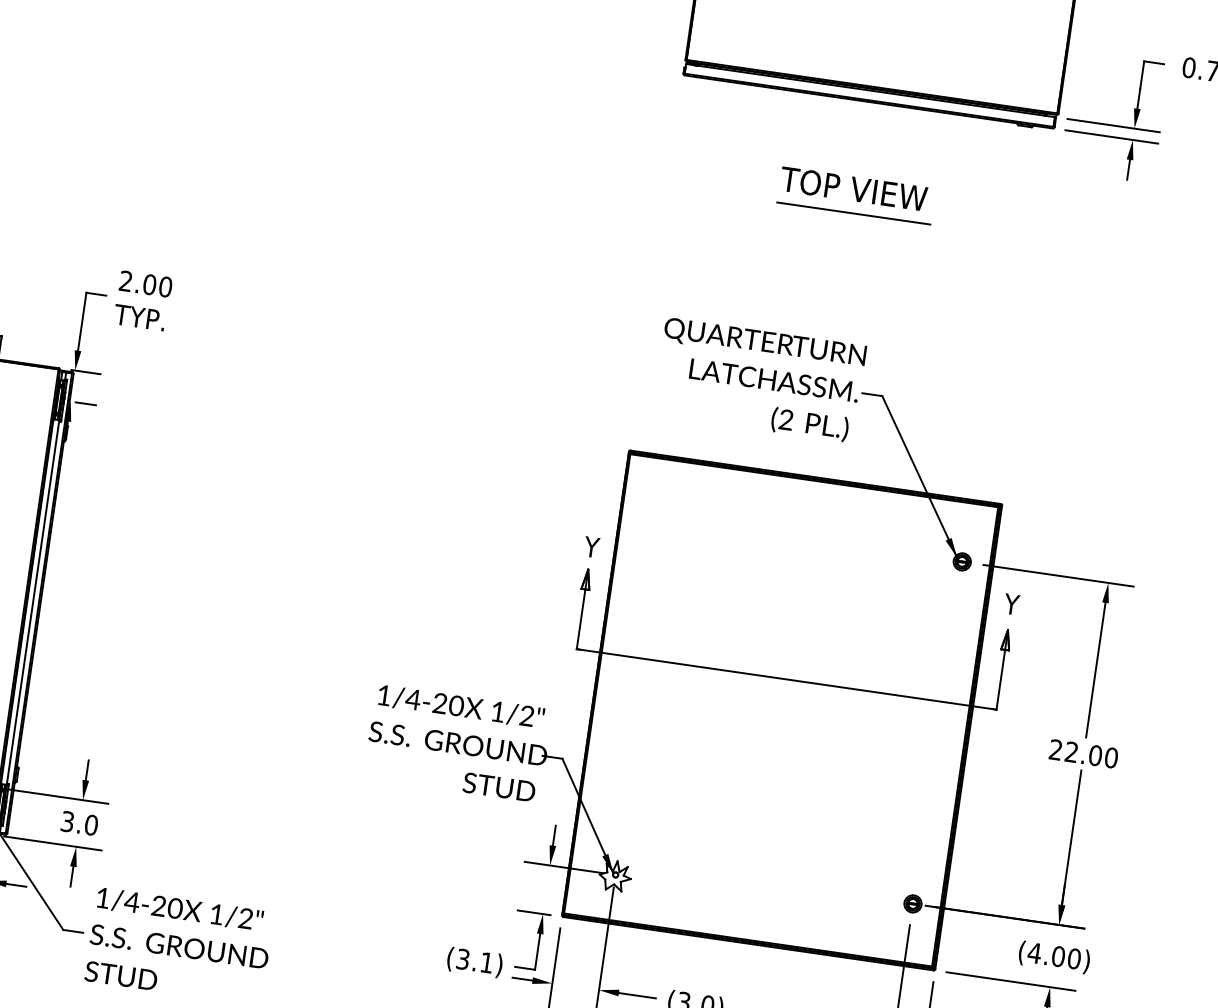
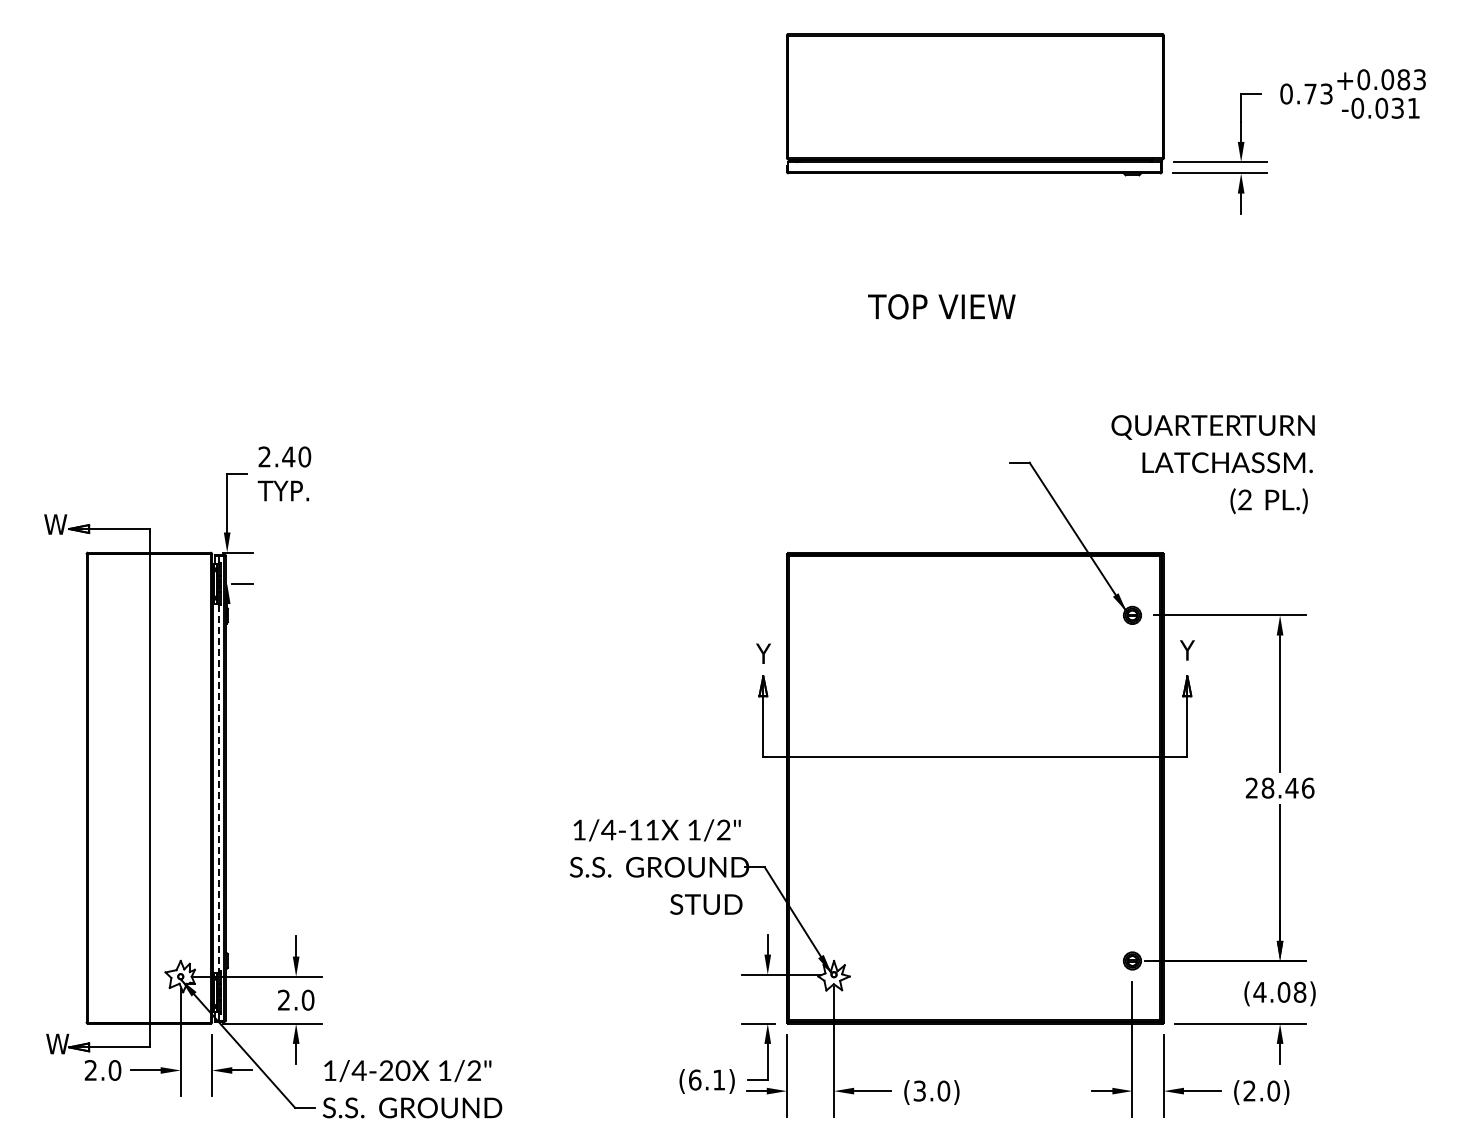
text: (853, 188) -> (941, 306), moved
line: (853, 213) -> (975, 286), removed
text: (149, 284) -> (288, 456), 2.00 -> 2.40
text: (759, 380) -> (1212, 464), moved
line: (32, 602) -> (218, 788), solid -> dashed
text: (448, 704) -> (644, 829), 1/4-20 -> 1/4-11
text: (1091, 754) -> (1287, 787), 22.00 -> 28.46
text: (68, 822) -> (284, 1000), 3.0 -> 2.0
text: (463, 958) -> (695, 1079), (3.1) -> (6.1)
text: (1073, 958) -> (1299, 992), (4.00) -> (4.08)

